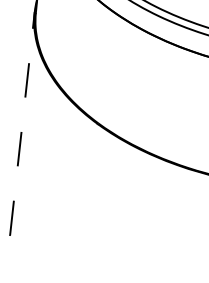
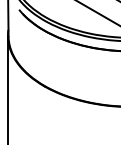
line: (21, 122) -> (7, 89), dashed -> solid

